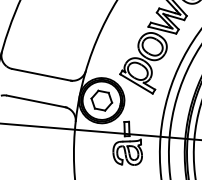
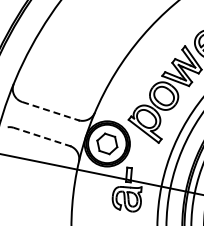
line: (42, 75) -> (51, 111), solid -> dashed
line: (36, 101) -> (42, 137), solid -> dashed

